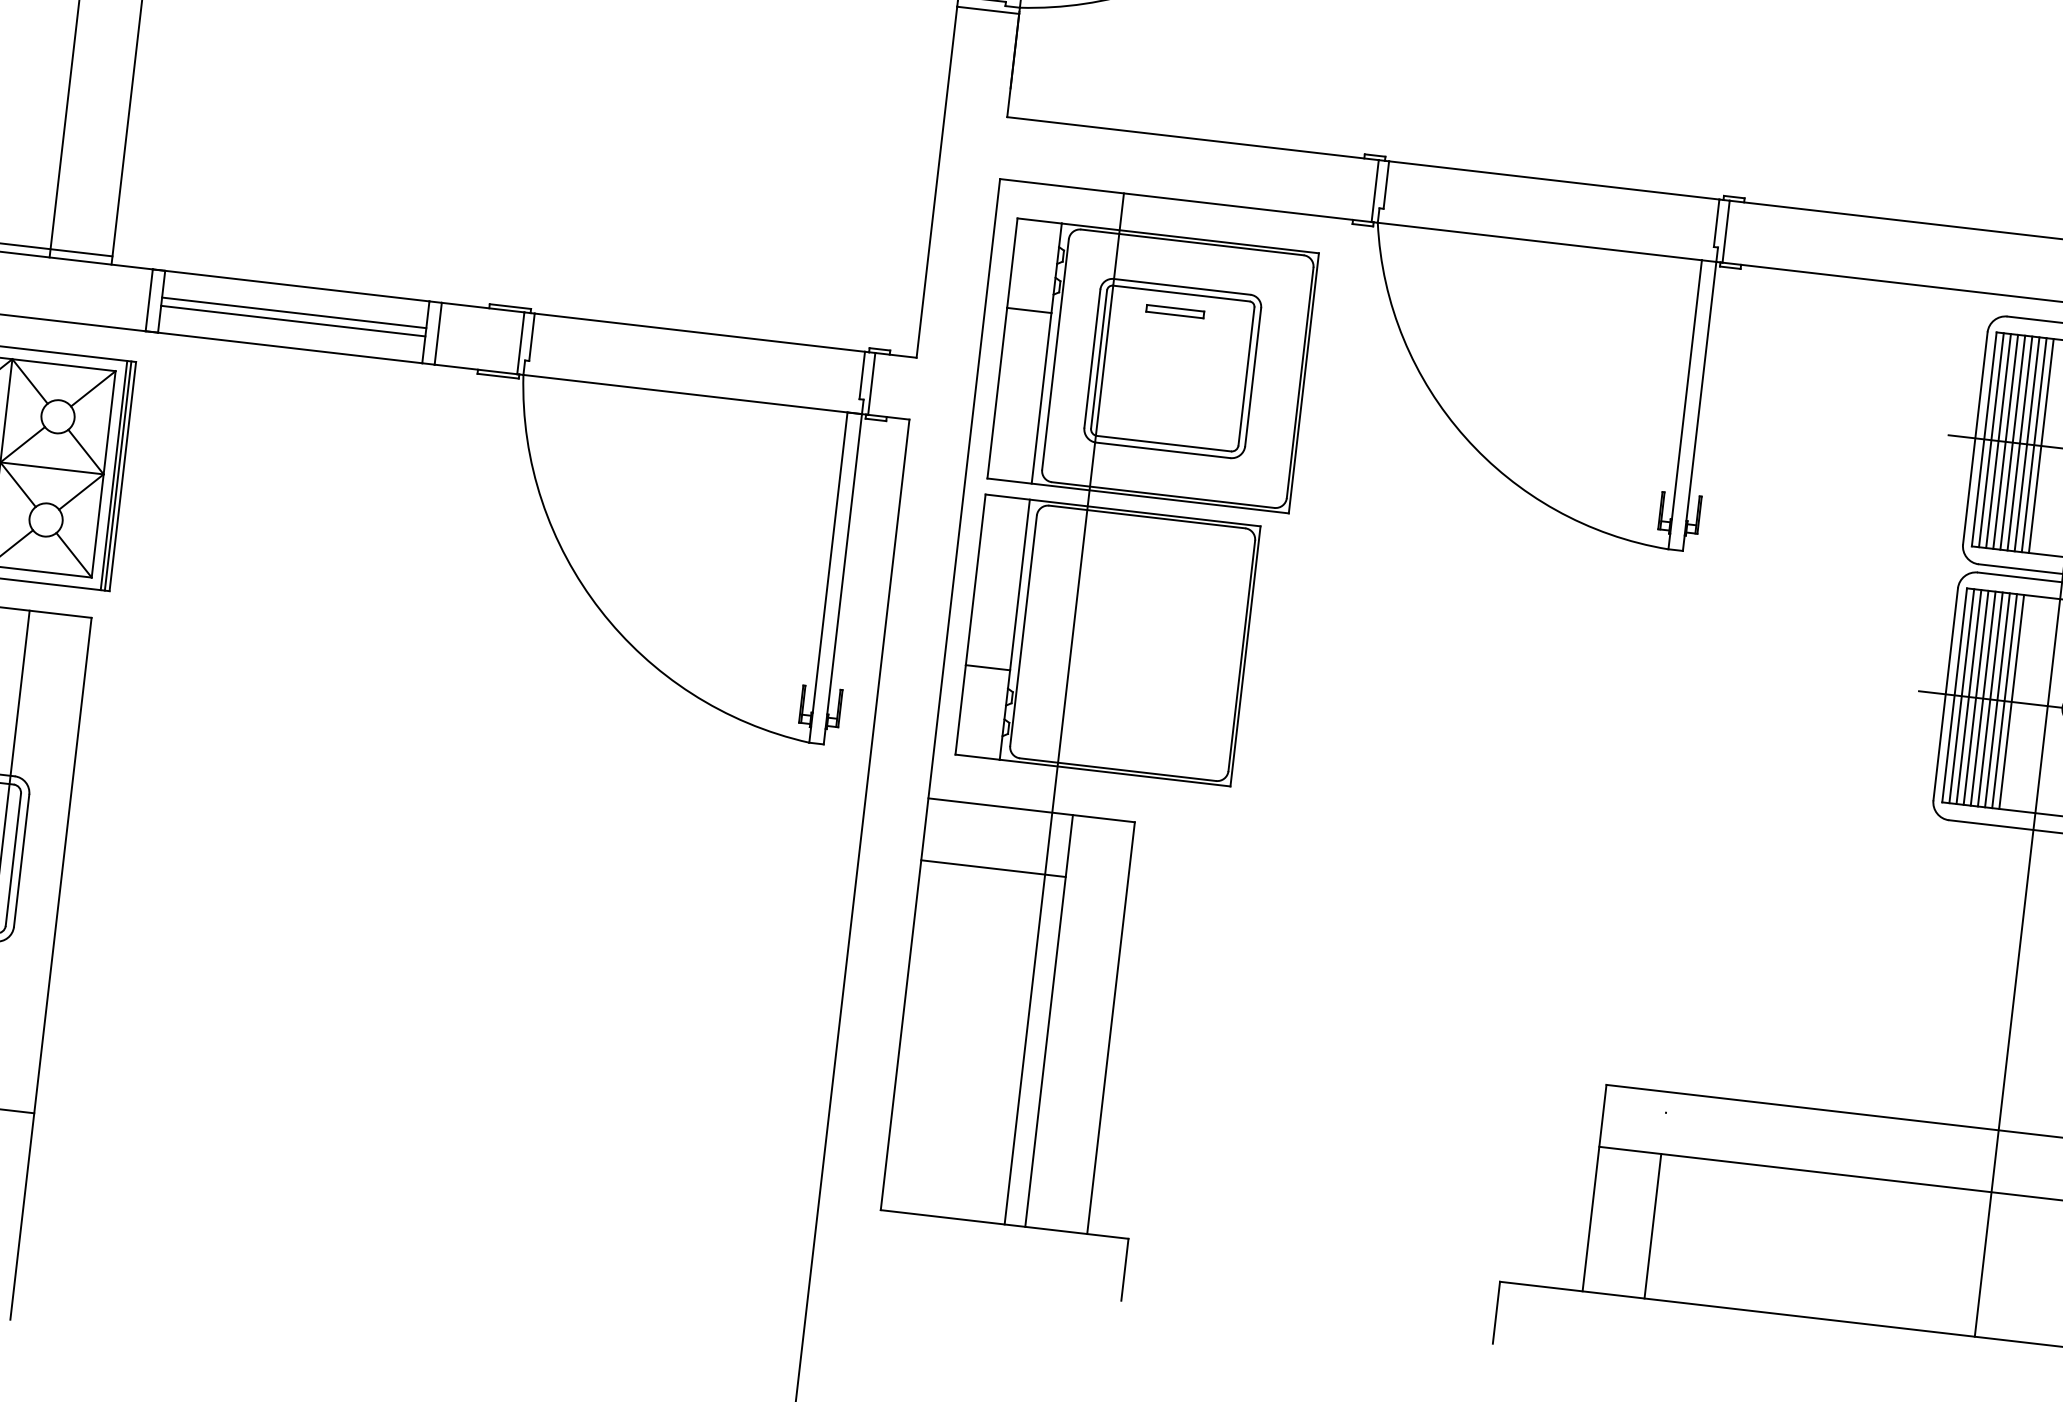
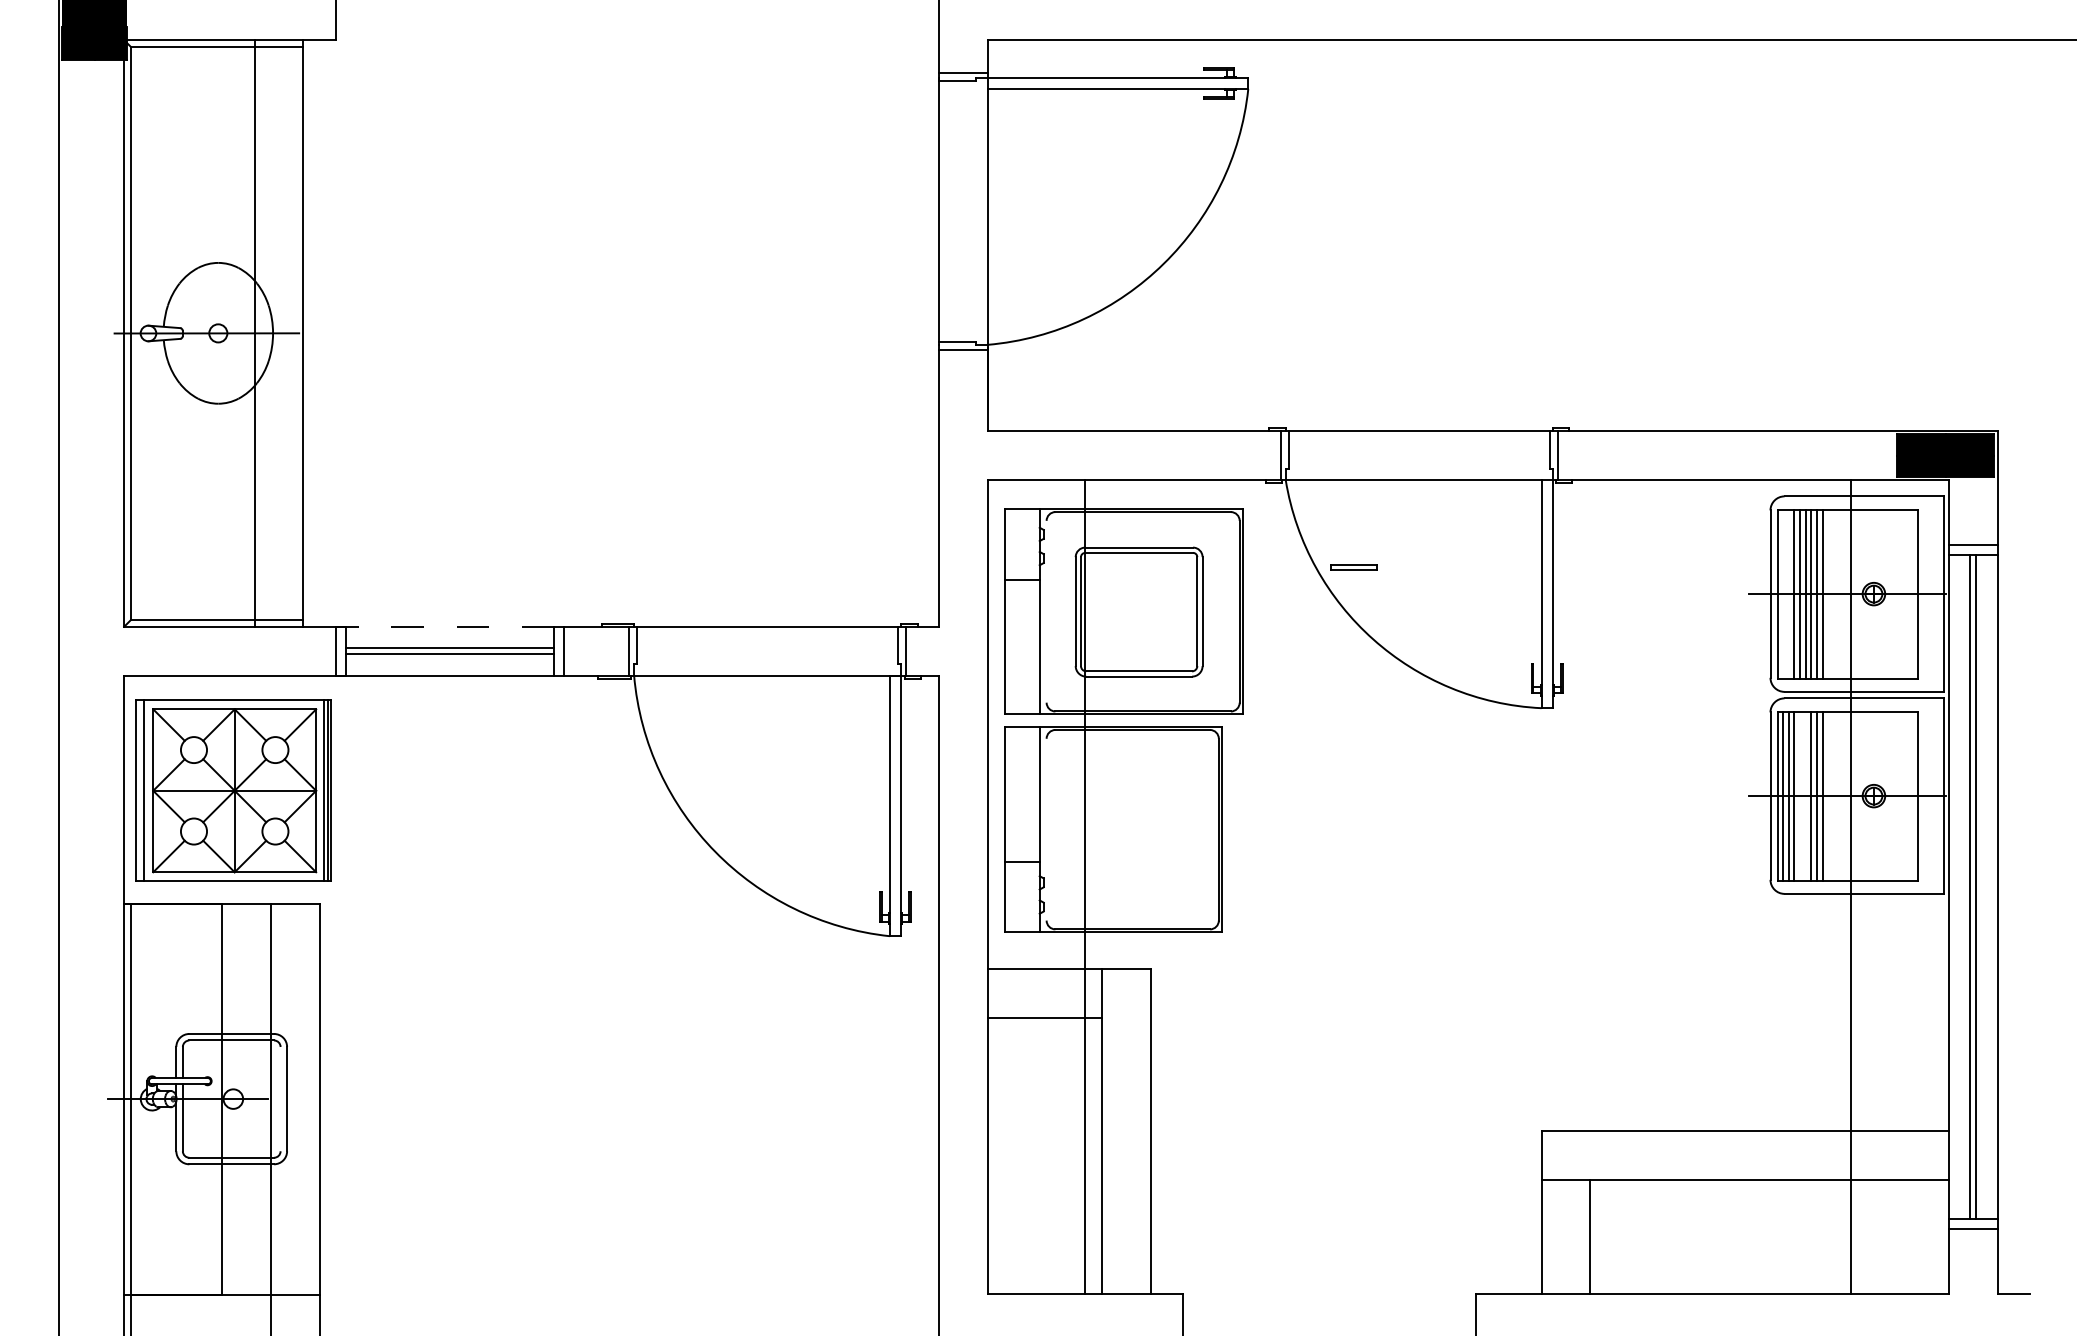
line: (290, 284) -> (444, 626), solid -> dashed
part: (1174, 311) -> (1353, 567), moved
line: (1055, 354) -> (1046, 611), removed
line: (1991, 439) -> (1783, 593), removed
line: (1998, 440) -> (1788, 593), removed
line: (1023, 630) -> (1046, 829), removed
line: (1983, 697) -> (1800, 795), removed
line: (1990, 698) -> (1805, 795), removed
line: (13, 860) -> (280, 1099), removed

